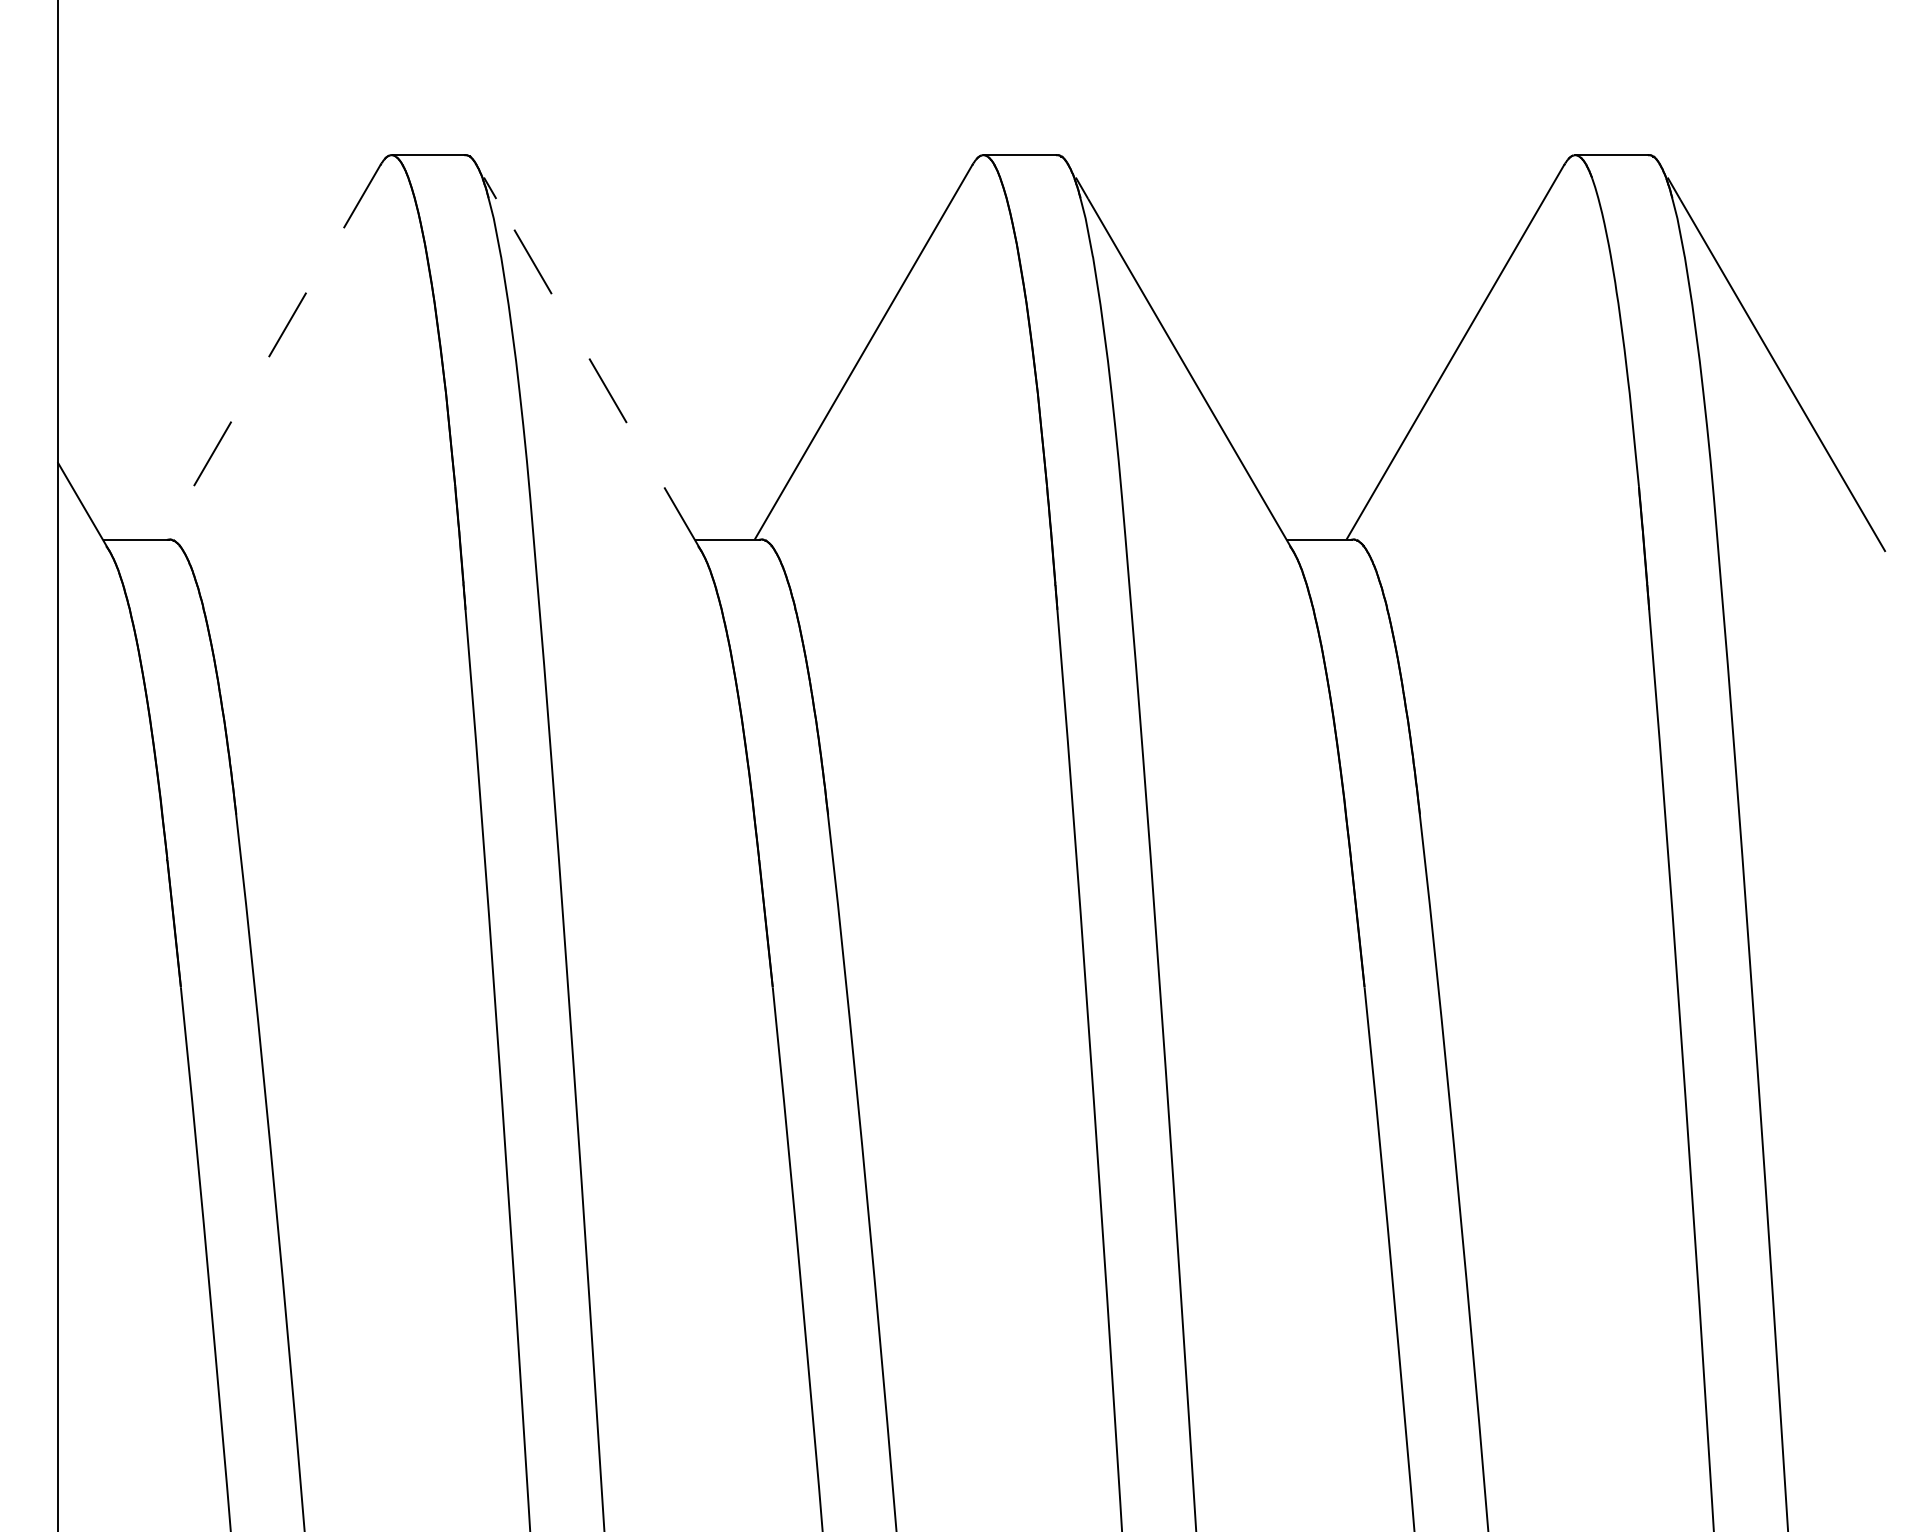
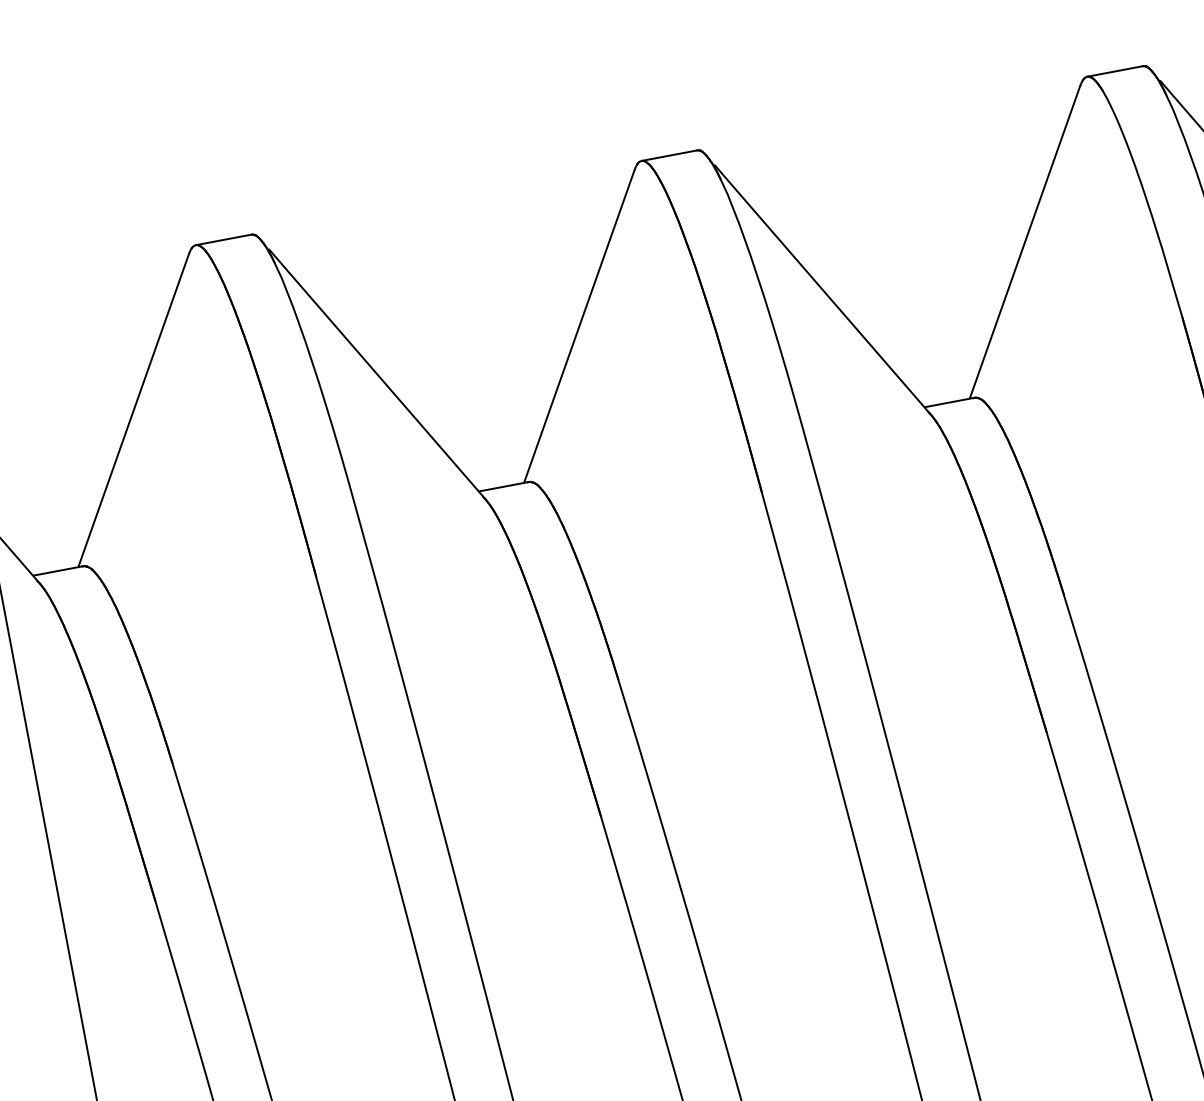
line: (271, 352) -> (133, 410), dashed -> solid
line: (598, 374) -> (382, 380), dashed -> solid

